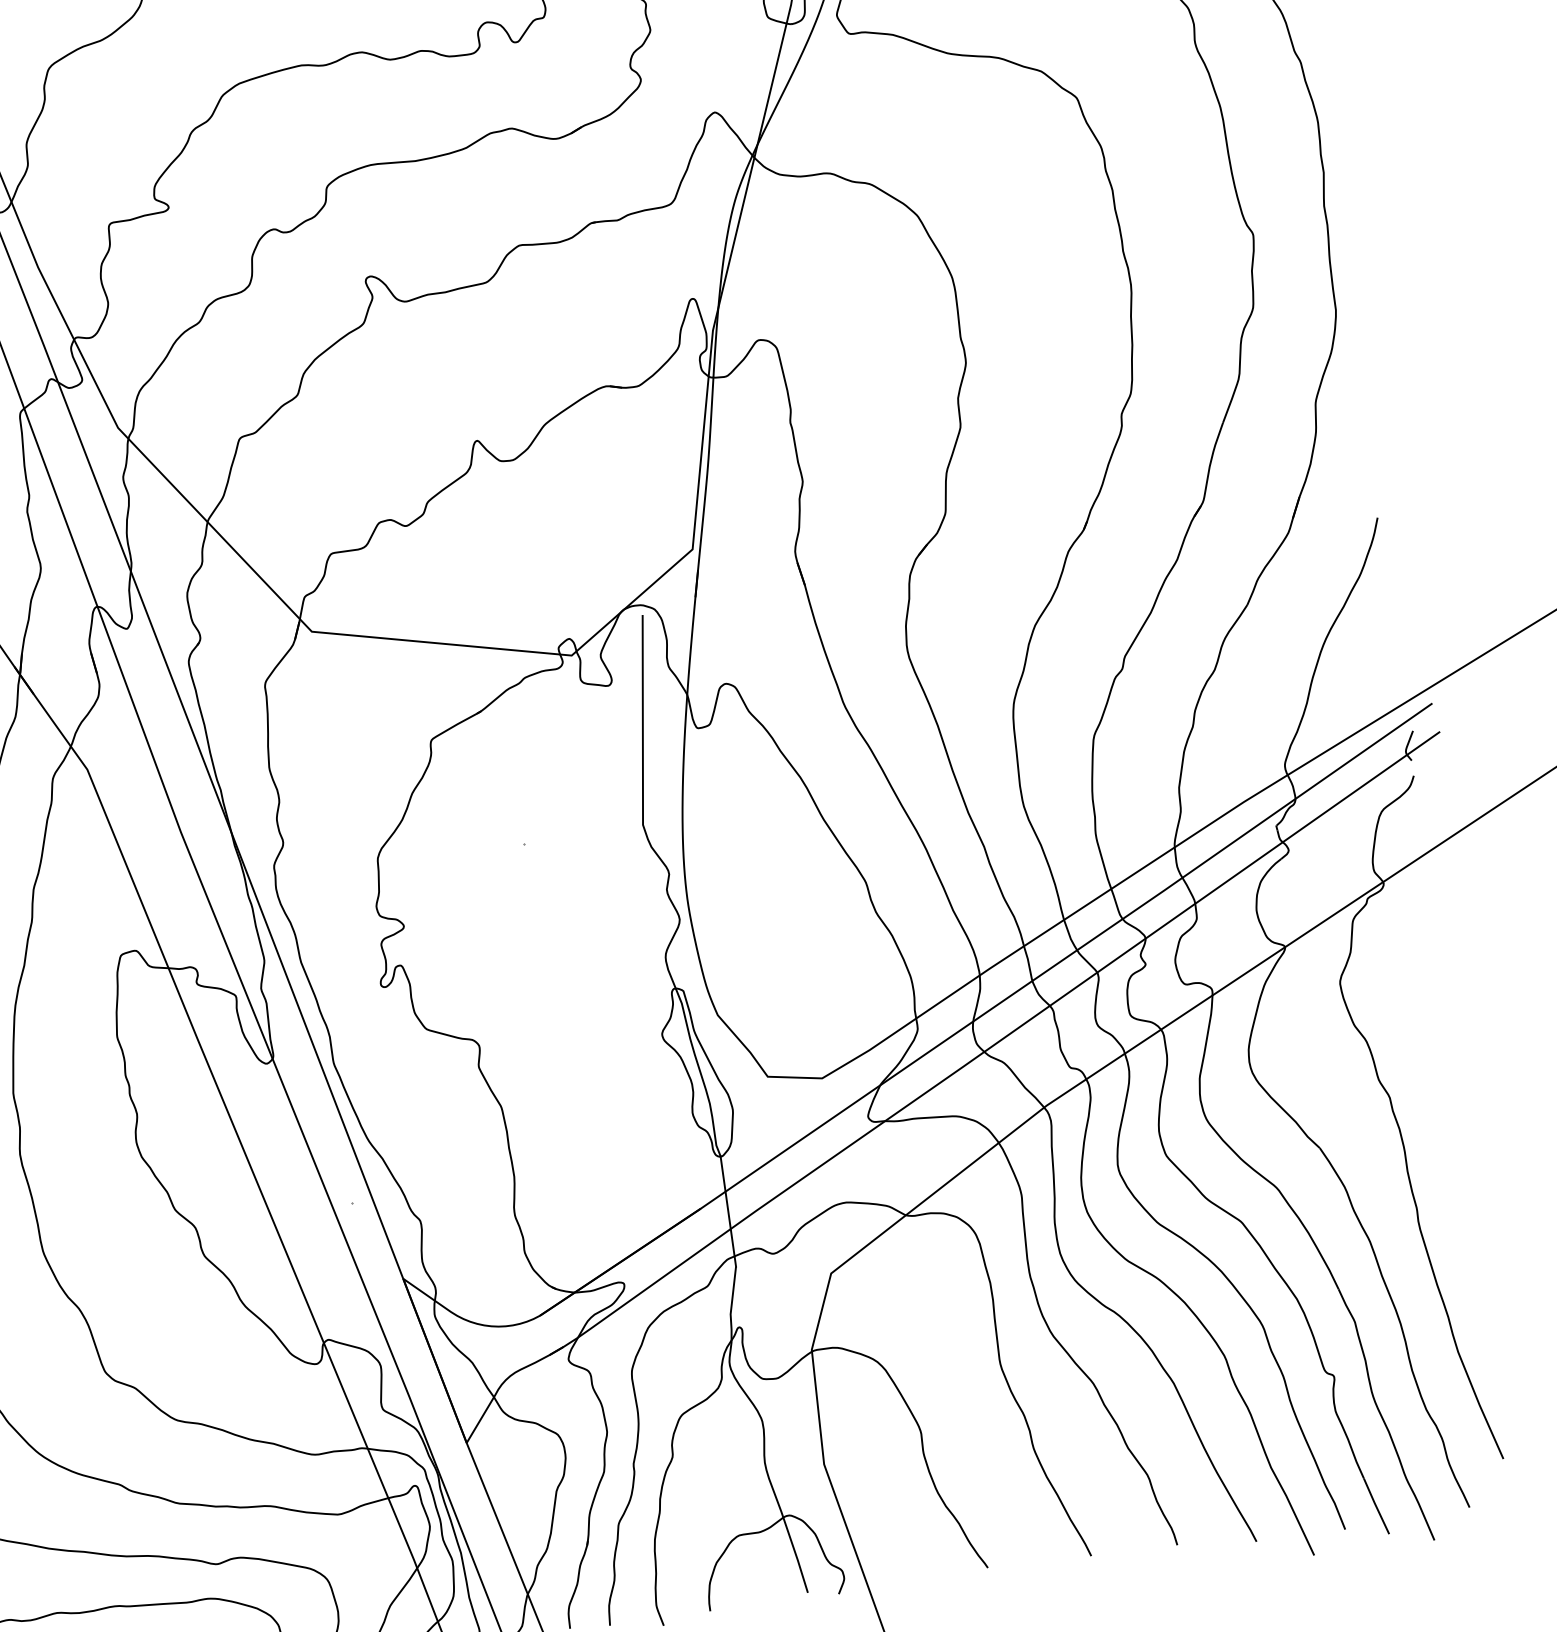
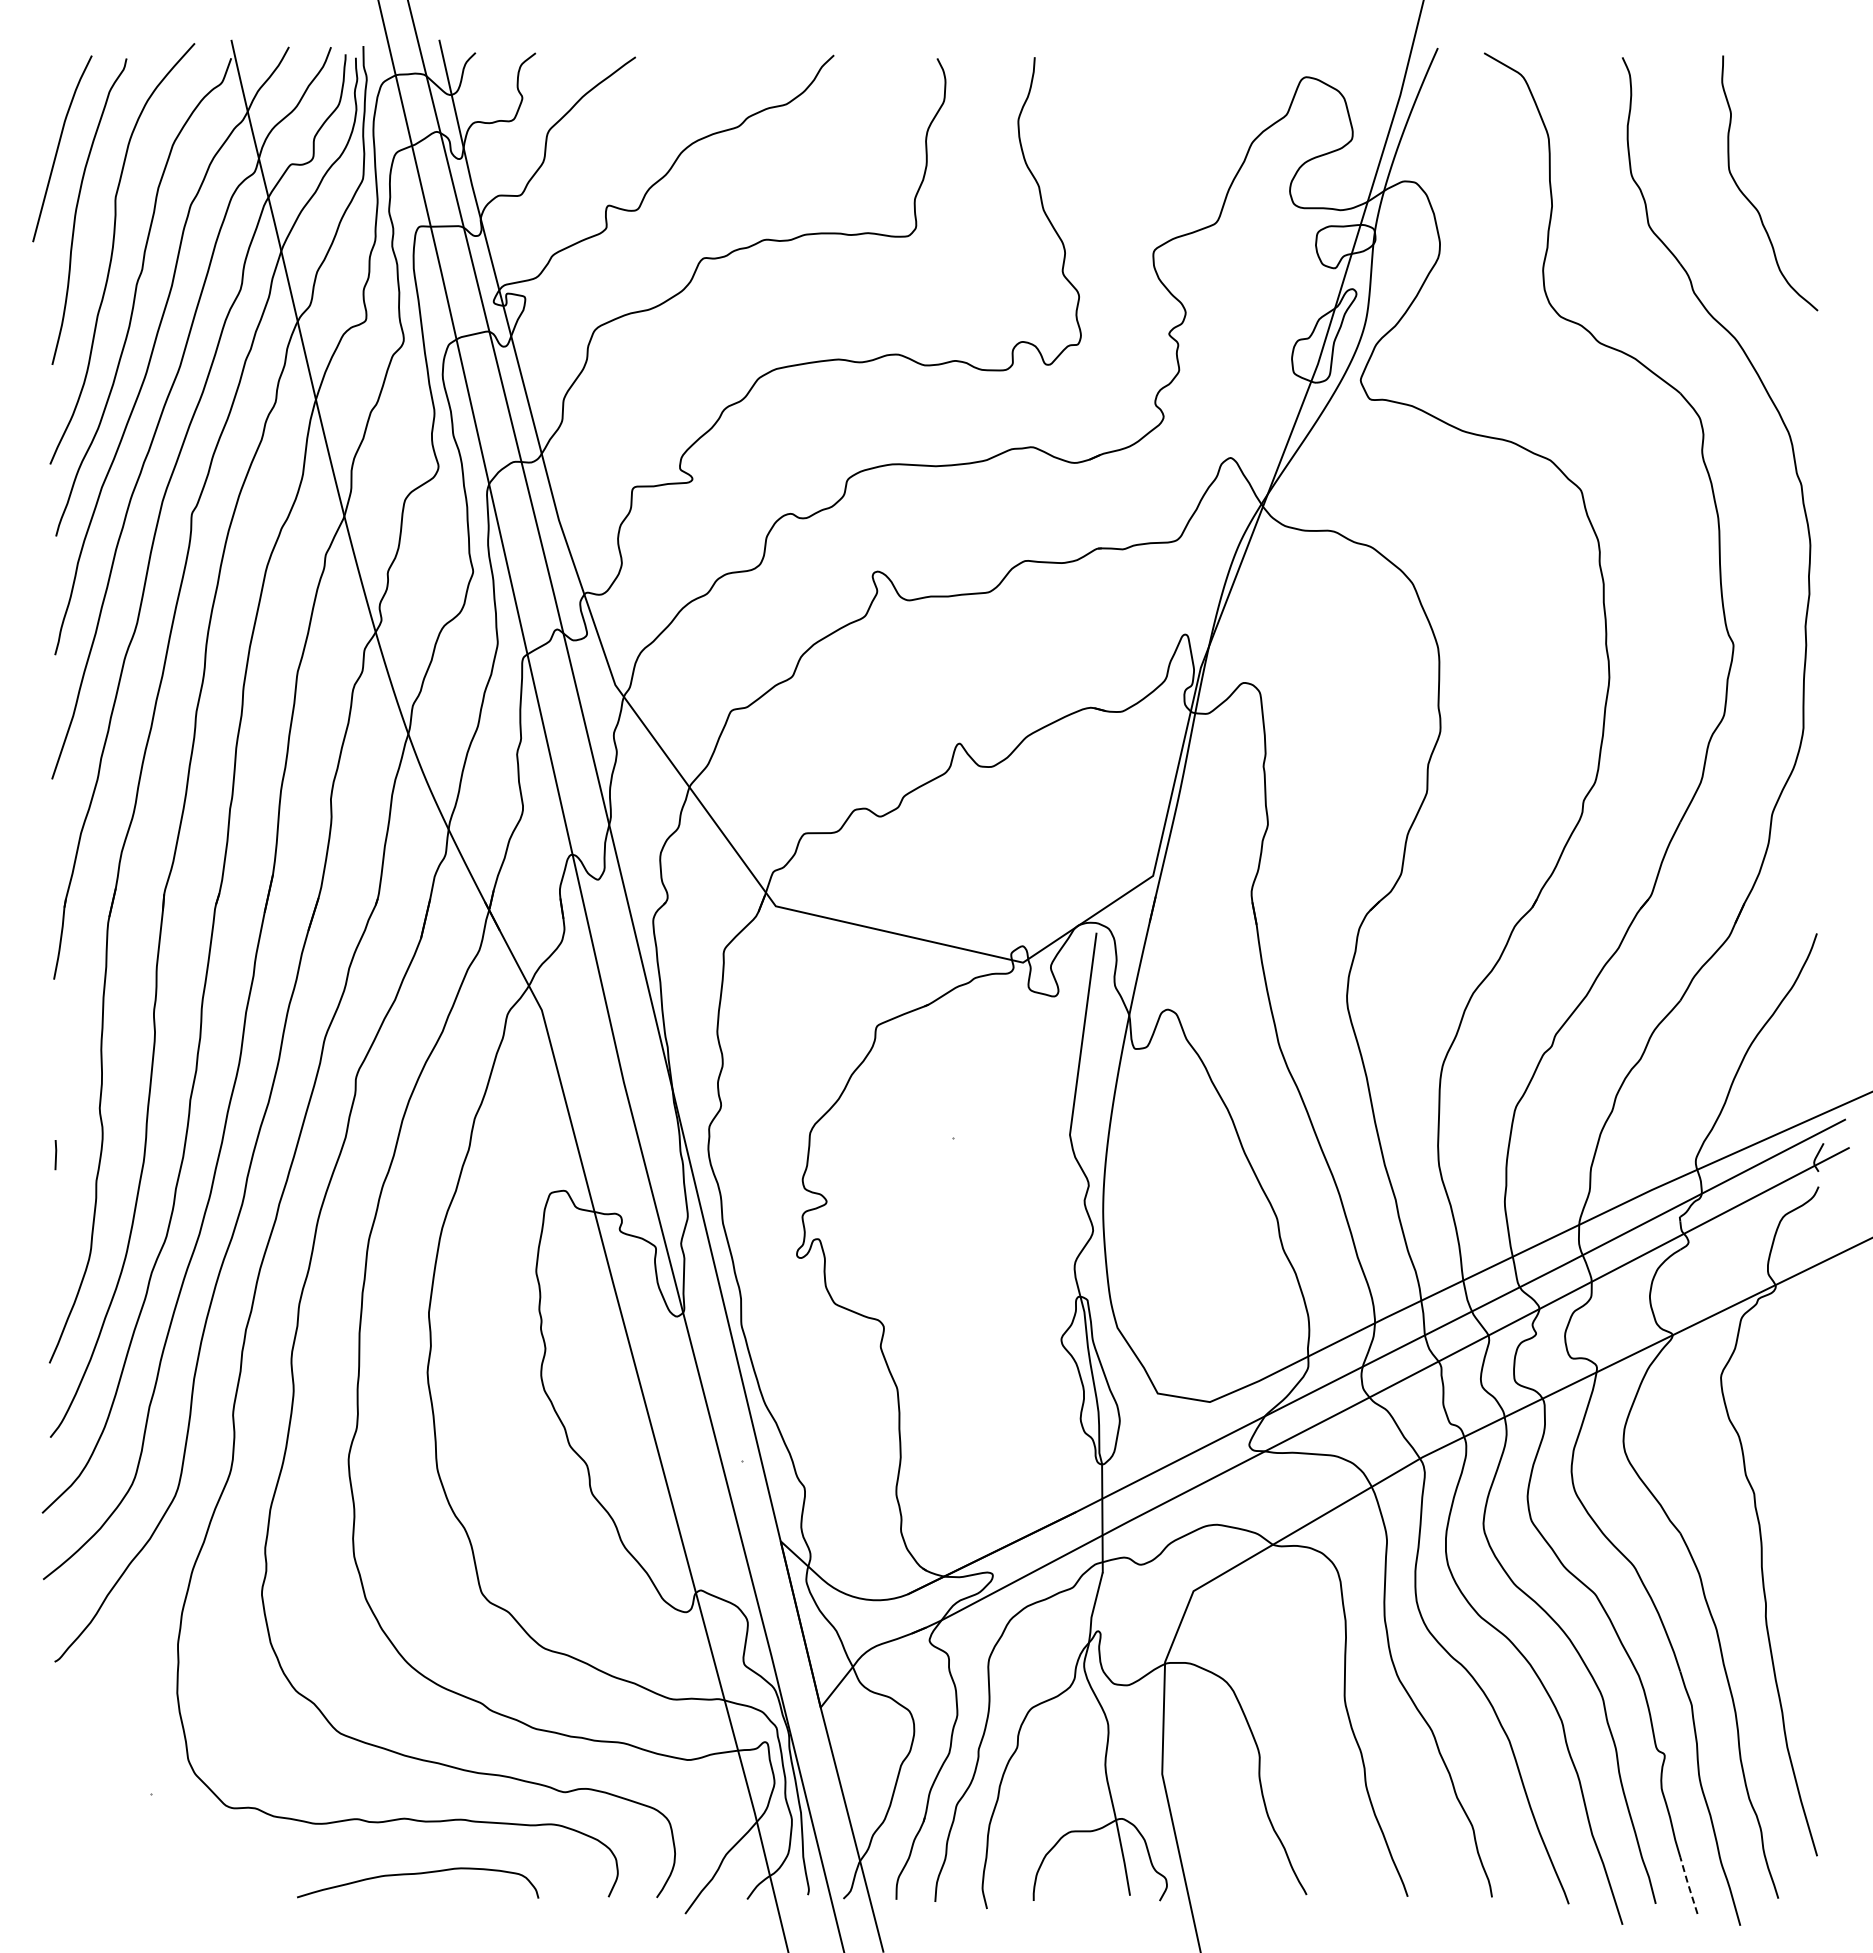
line: (1375, 1505) -> (1688, 1884), solid -> dashed

